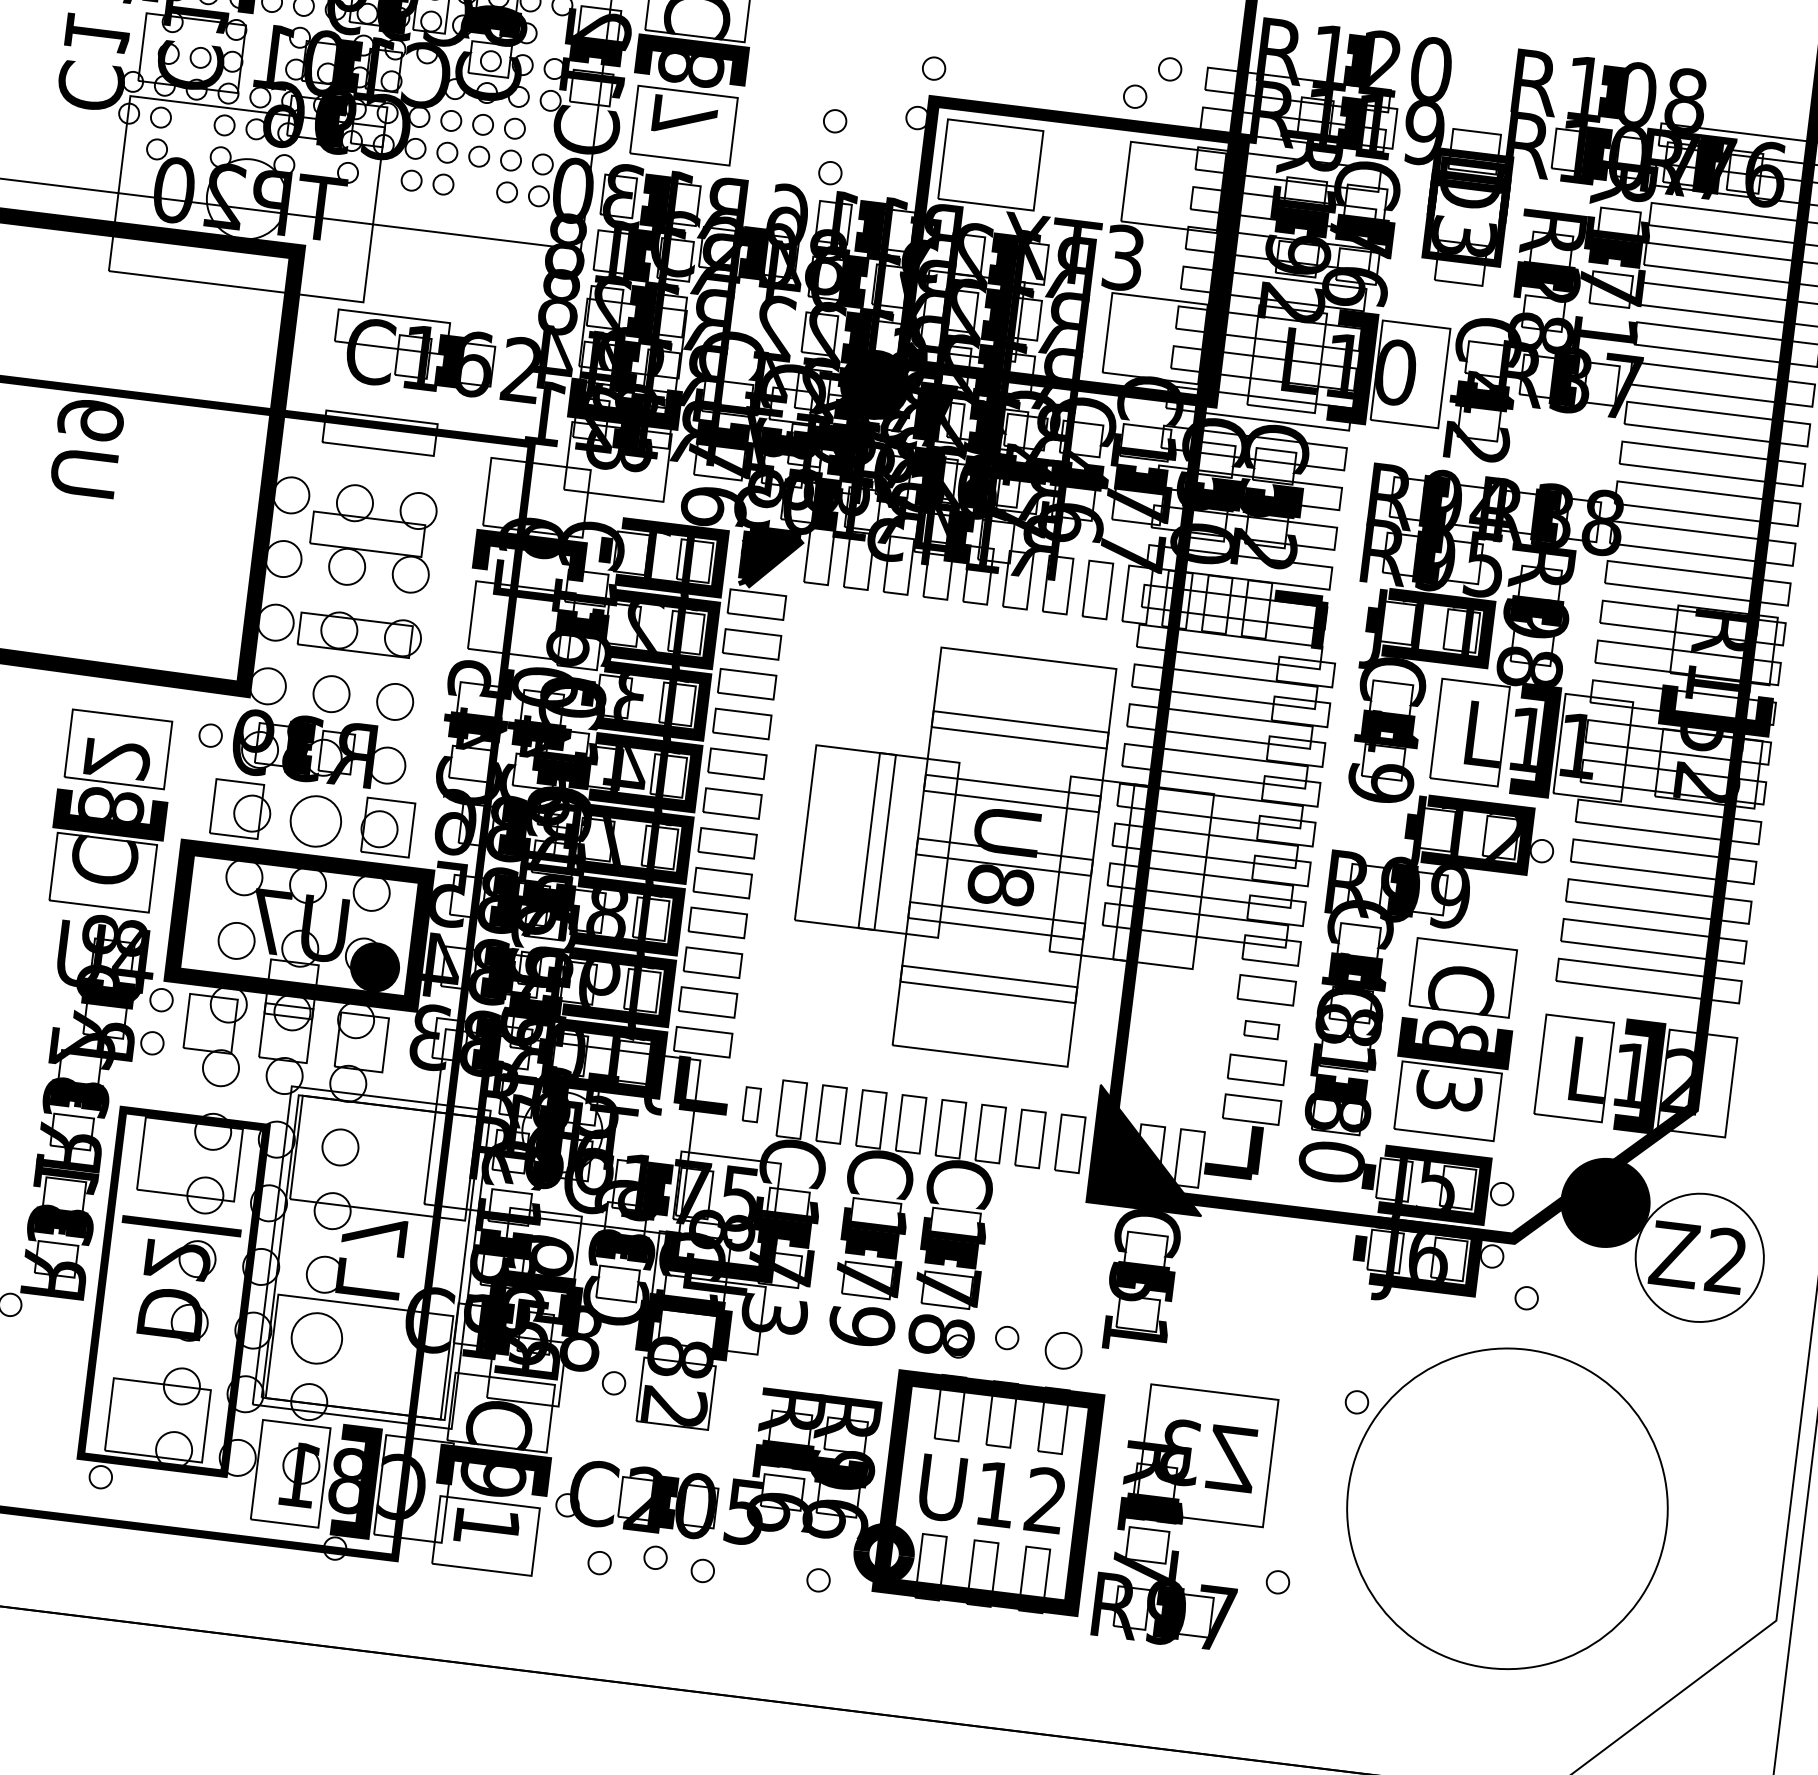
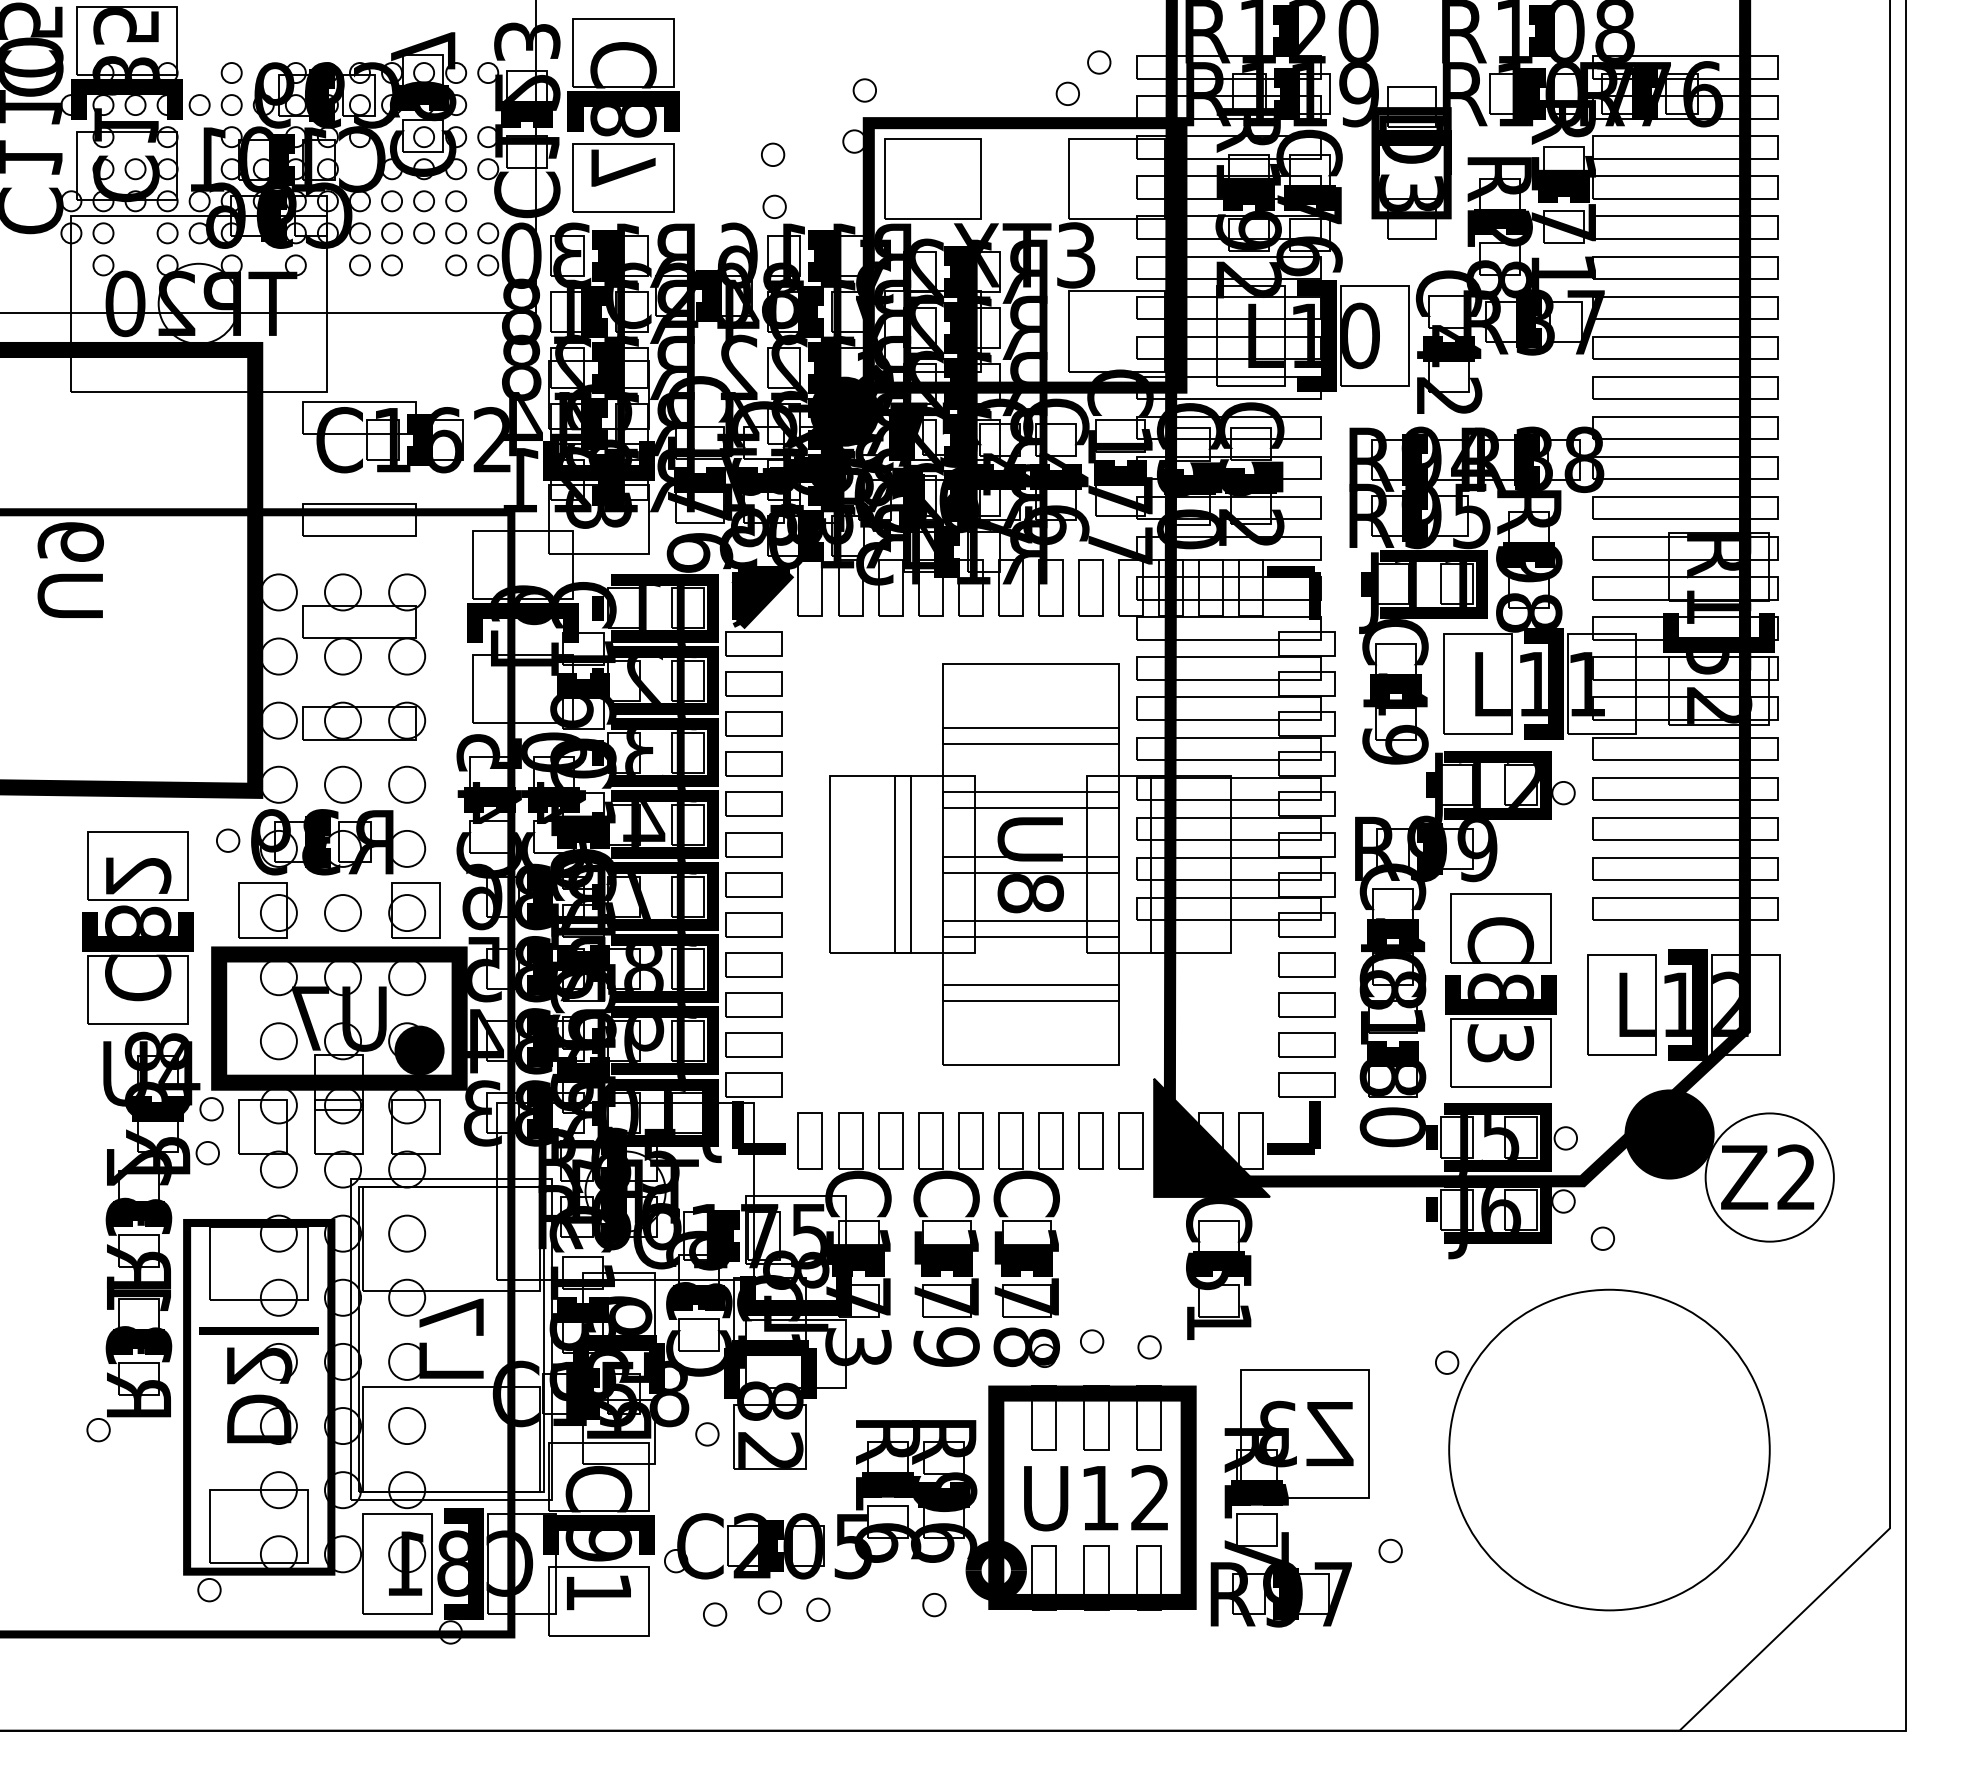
circle: (315, 820) -> (342, 912), size x0.71
part: (1261, 1029) -> (1306, 1004), size x1.67
part: (751, 1104) -> (809, 1140), size x1.67
circle: (317, 1337) -> (407, 1425), size x0.71
circle: (1063, 1350) -> (1149, 1347), size x0.62

